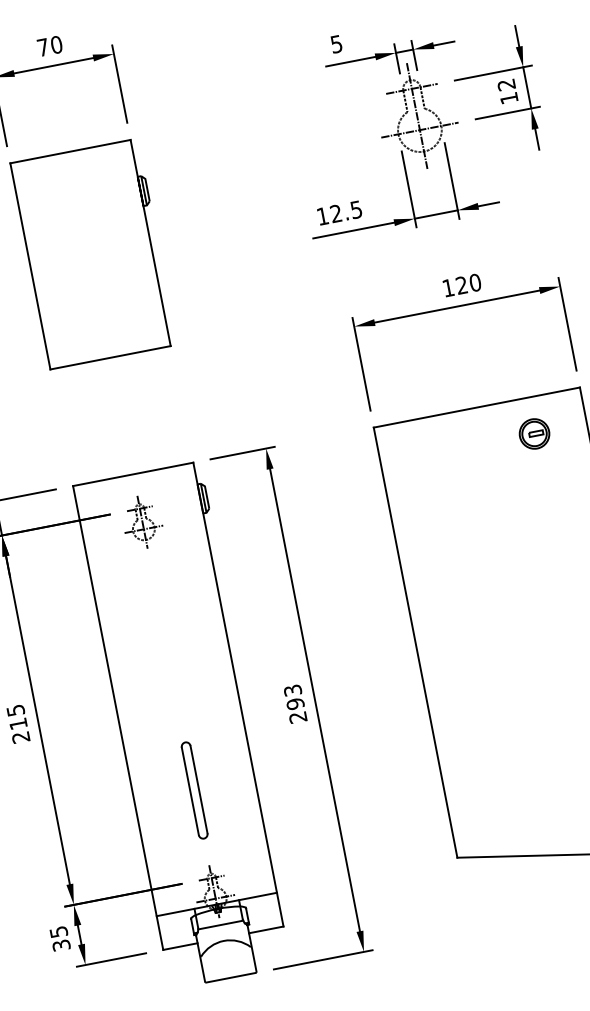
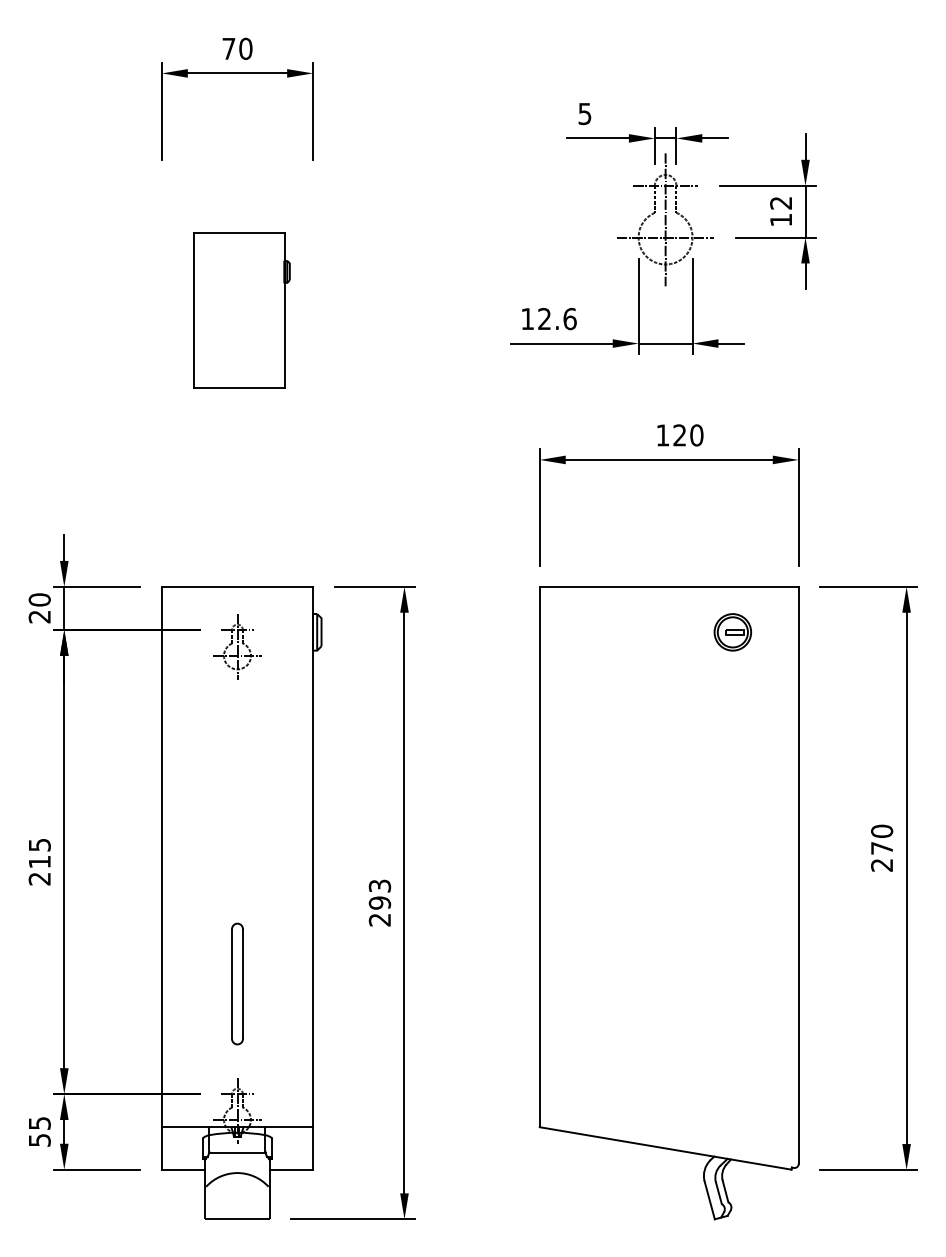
text: (356, 210) -> (569, 319), 12.5 -> 12.6
part: (93, 253) -> (241, 310), size x0.6
text: (61, 945) -> (39, 1140), 35 -> 55

